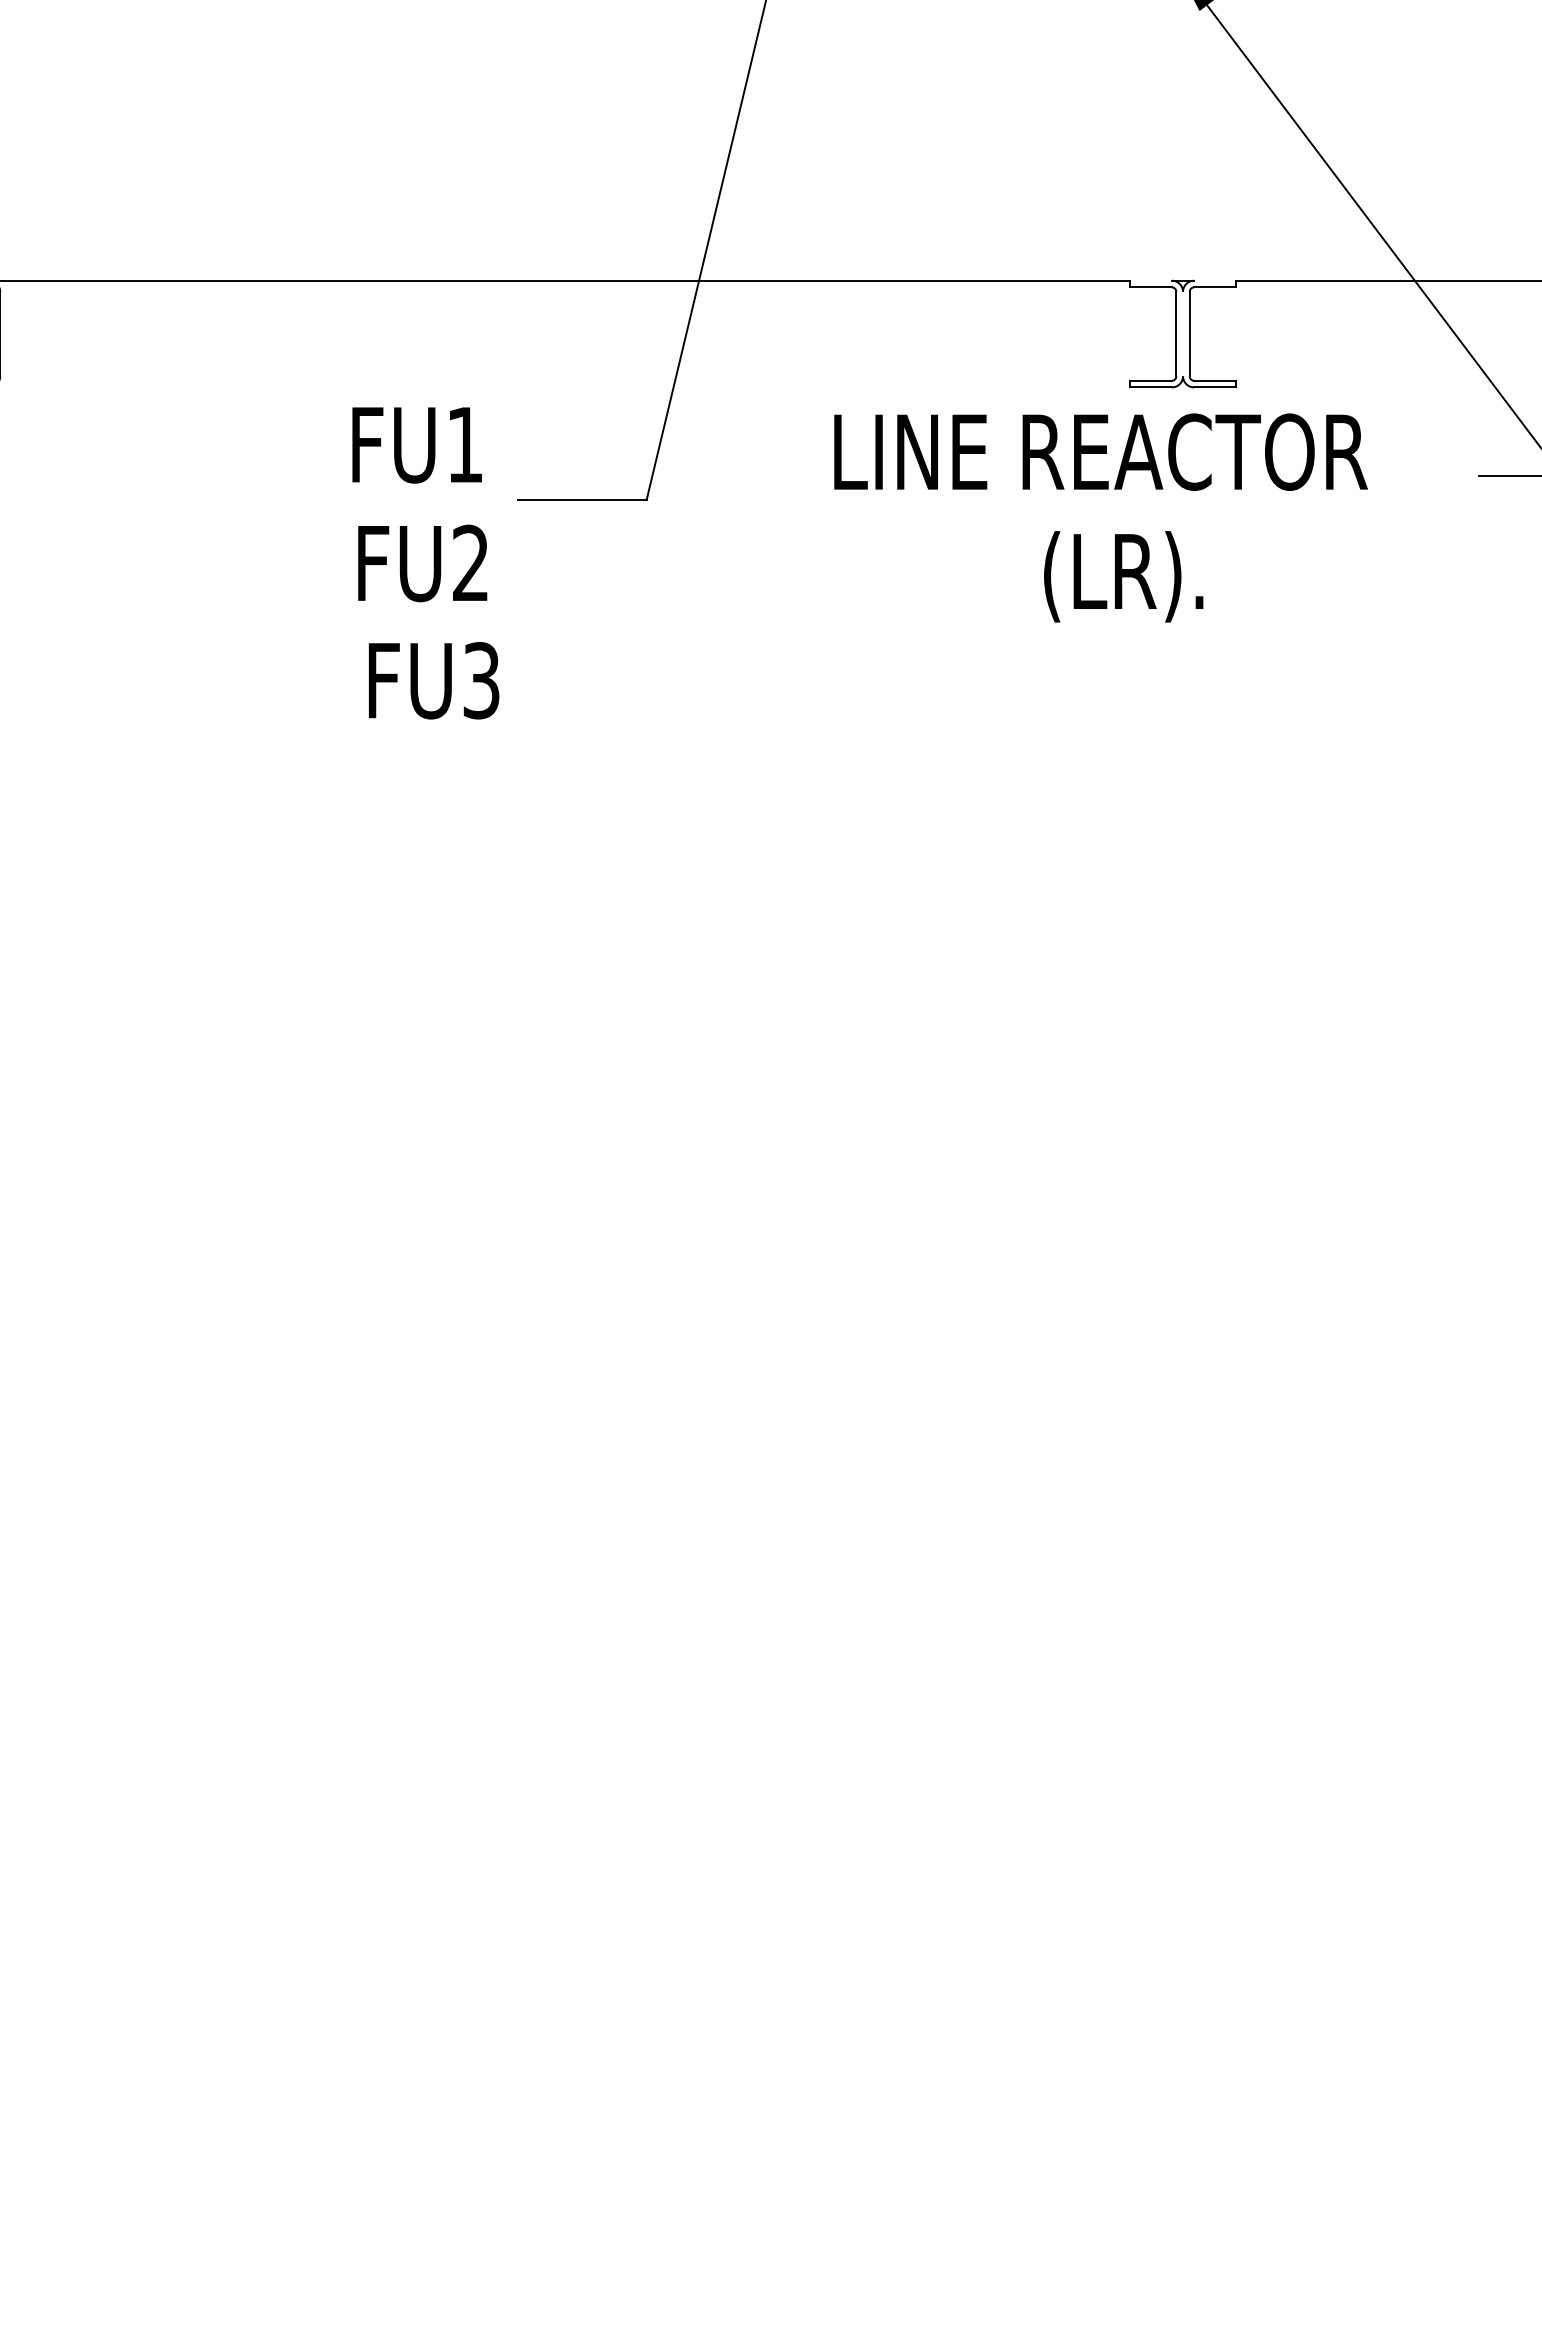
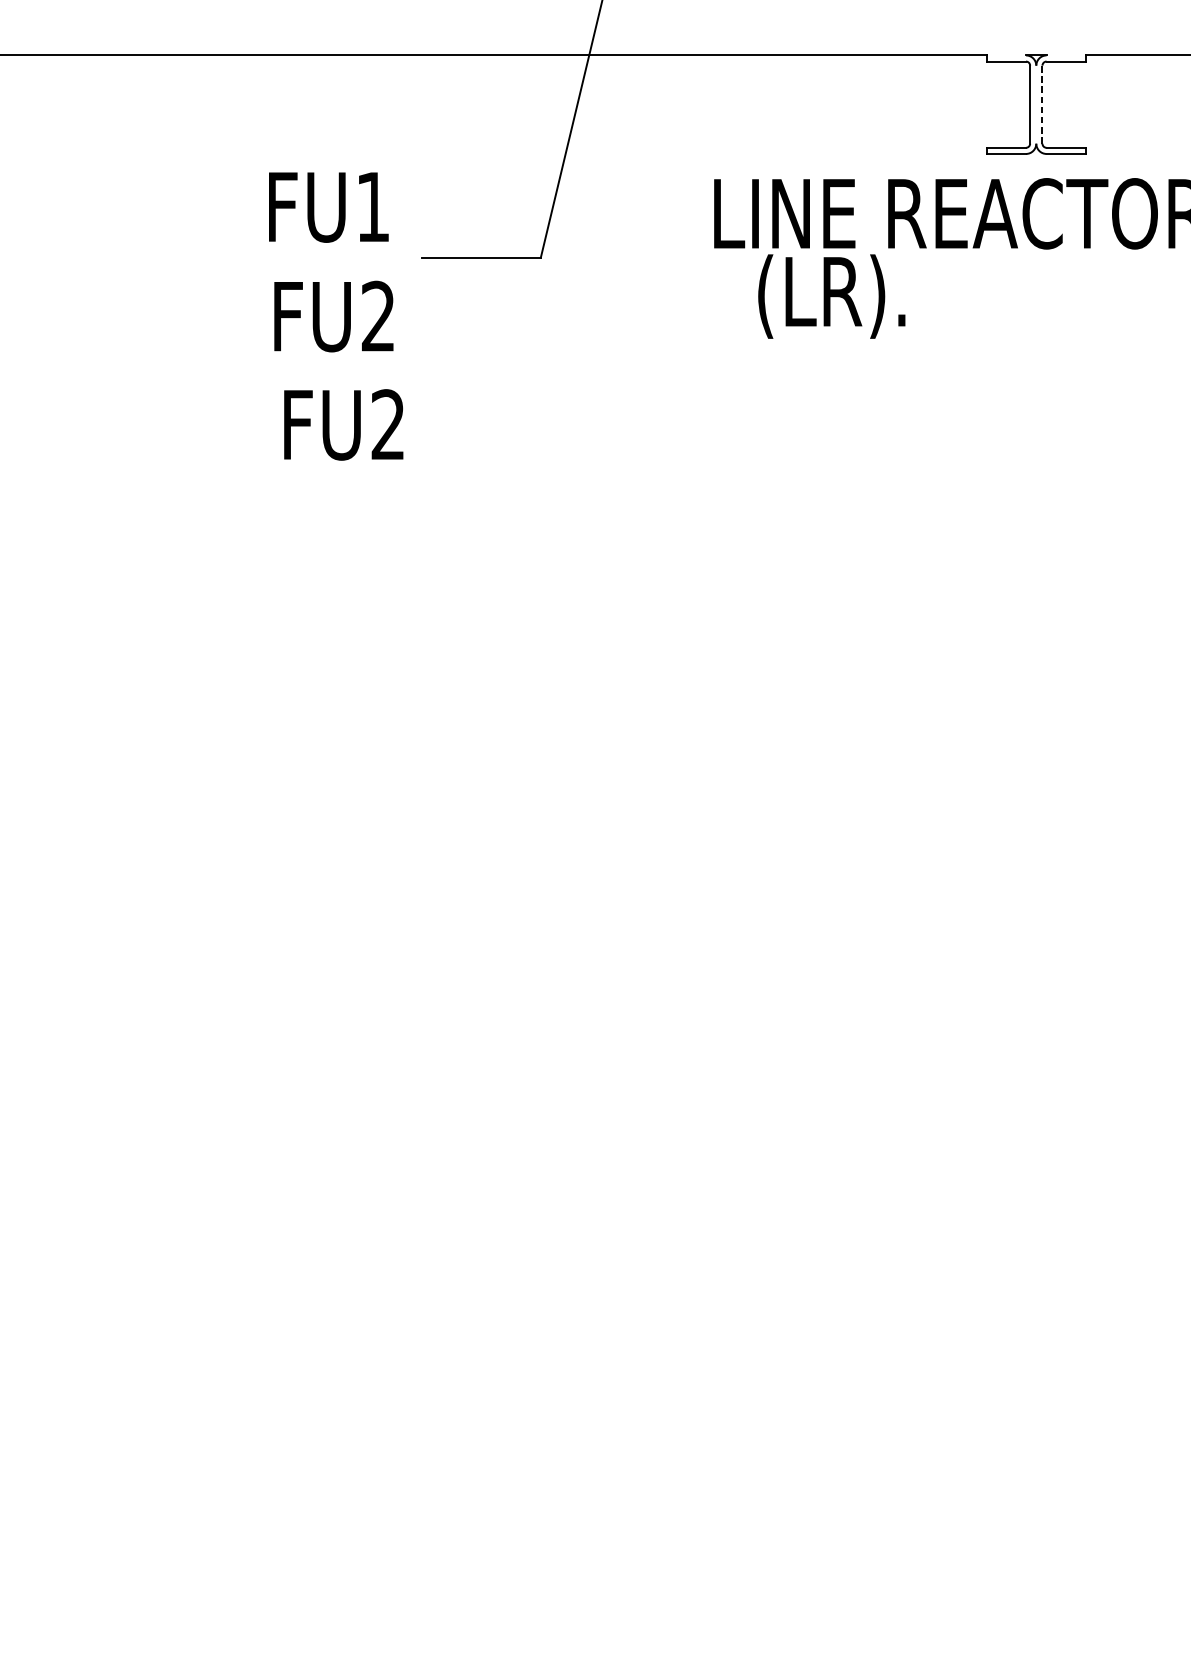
line: (1189, 333) -> (1042, 104), solid -> dashed
text: (1123, 576) -> (831, 296), moved
text: (481, 680) -> (388, 424), FU3 -> FU2

